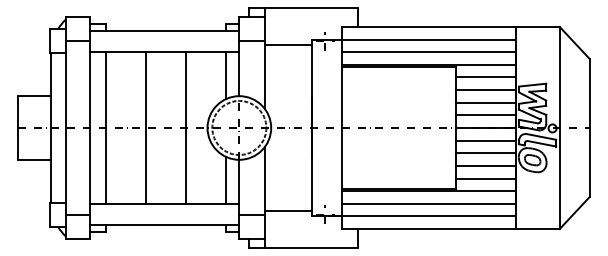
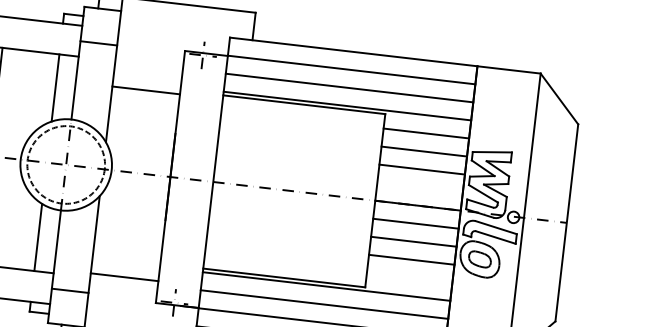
line: (288, 45) -> (145, 90), moved
line: (485, 115) -> (419, 187), removed
line: (485, 178) -> (409, 277), removed
line: (288, 210) -> (124, 276), moved

